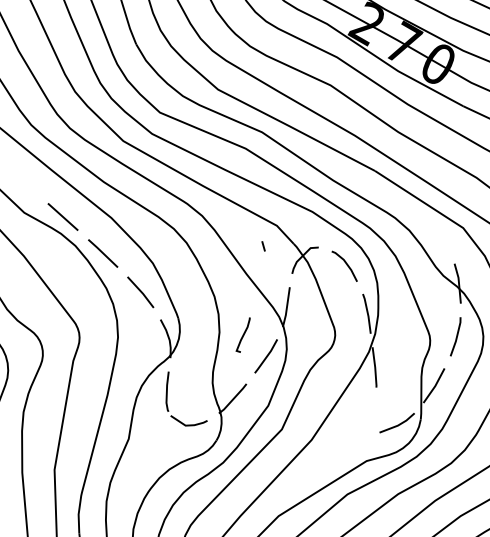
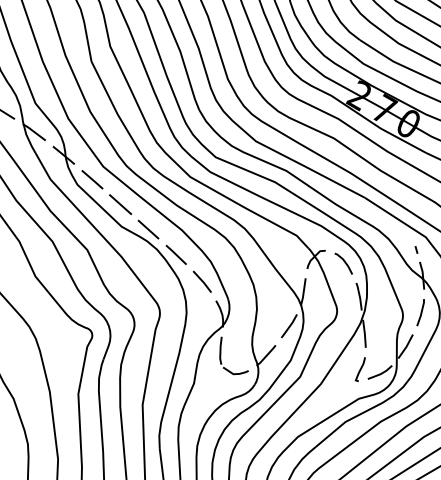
line: (22, 180) -> (120, 204), added
line: (263, 245) -> (416, 249), moved
curve: (241, 335) -> (359, 369), moved

